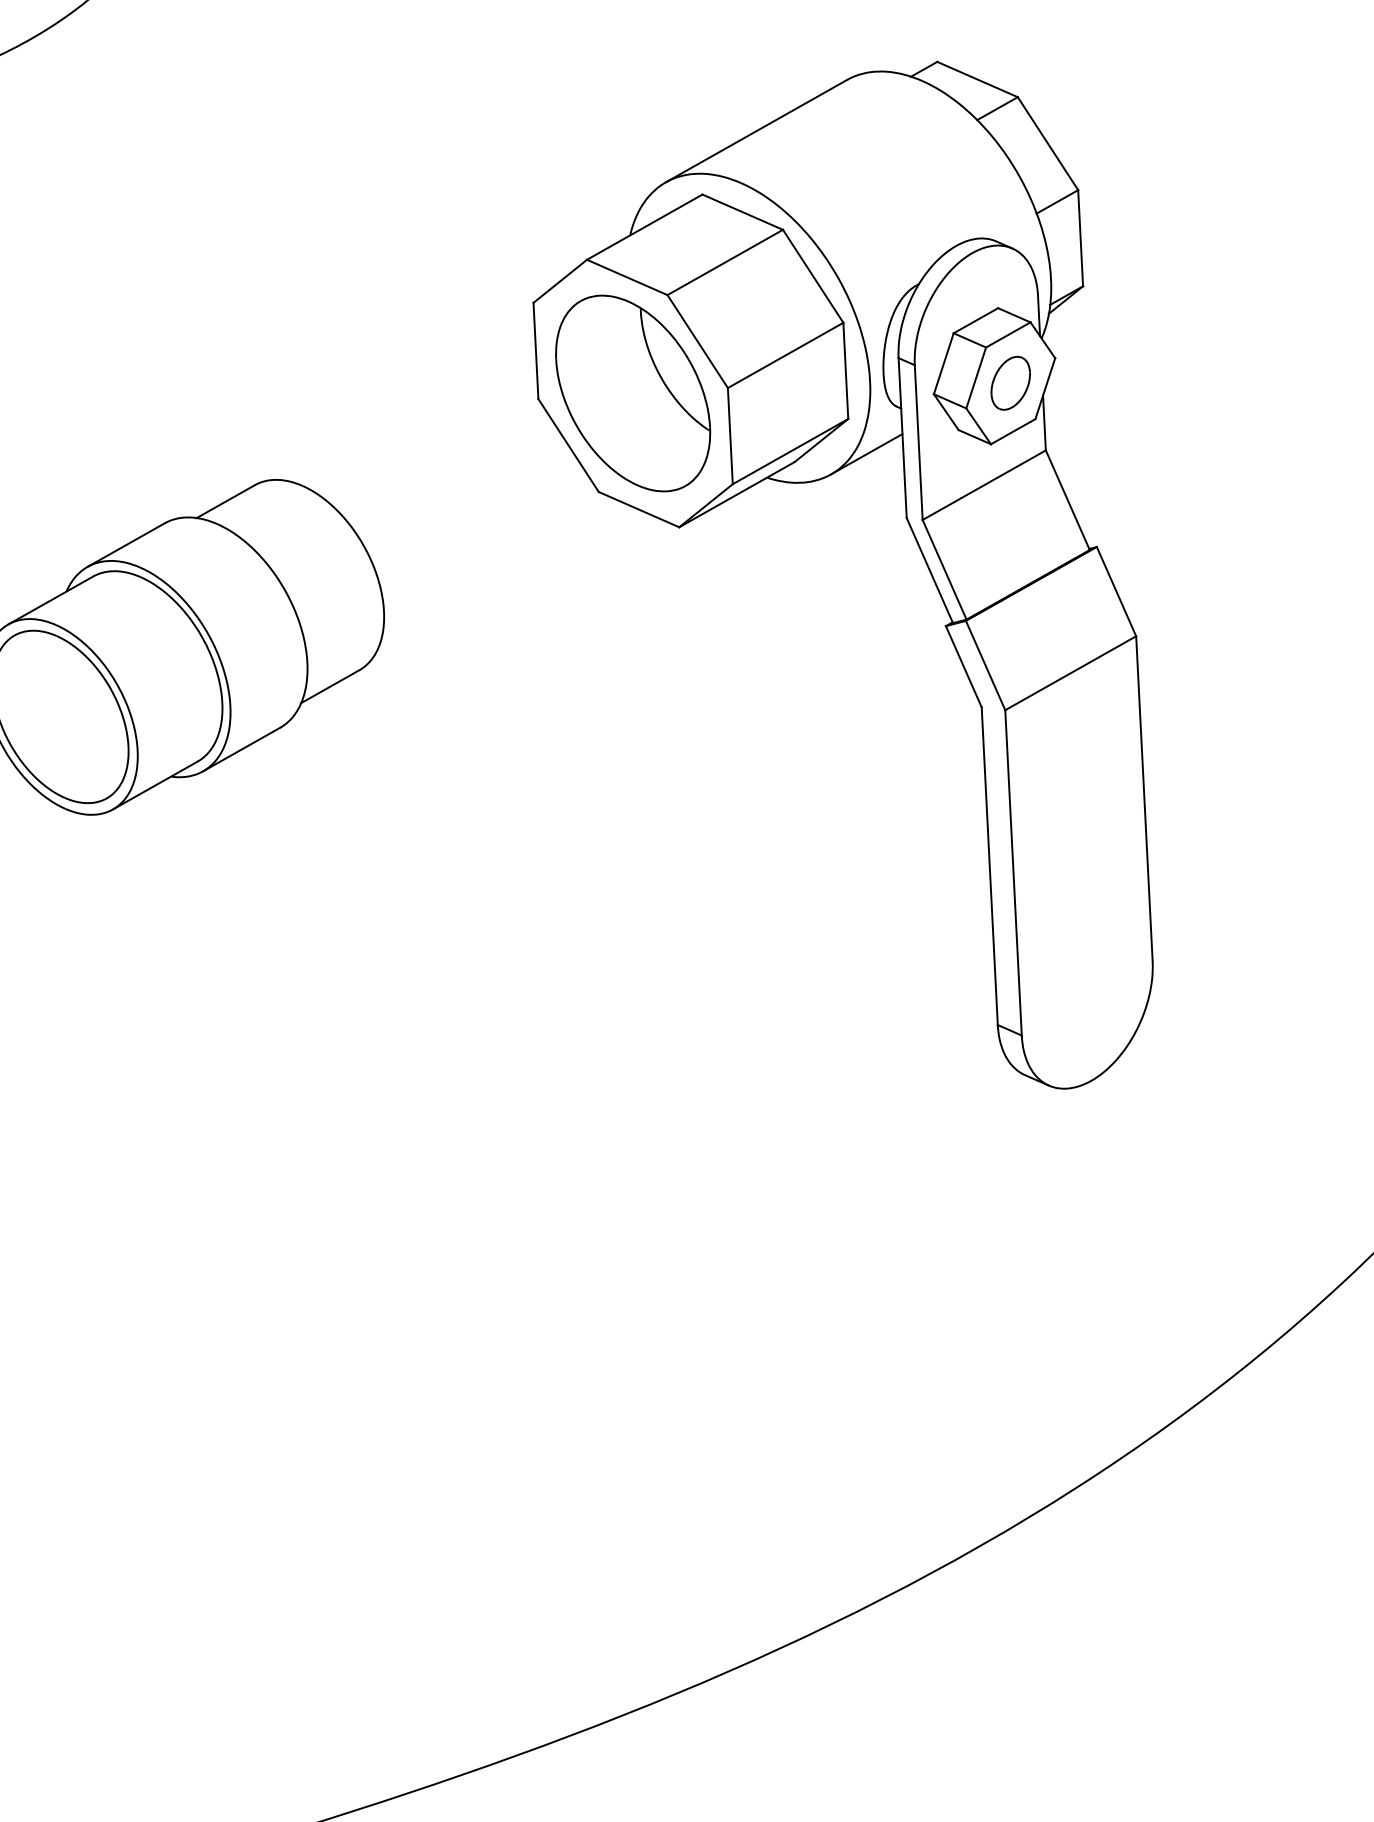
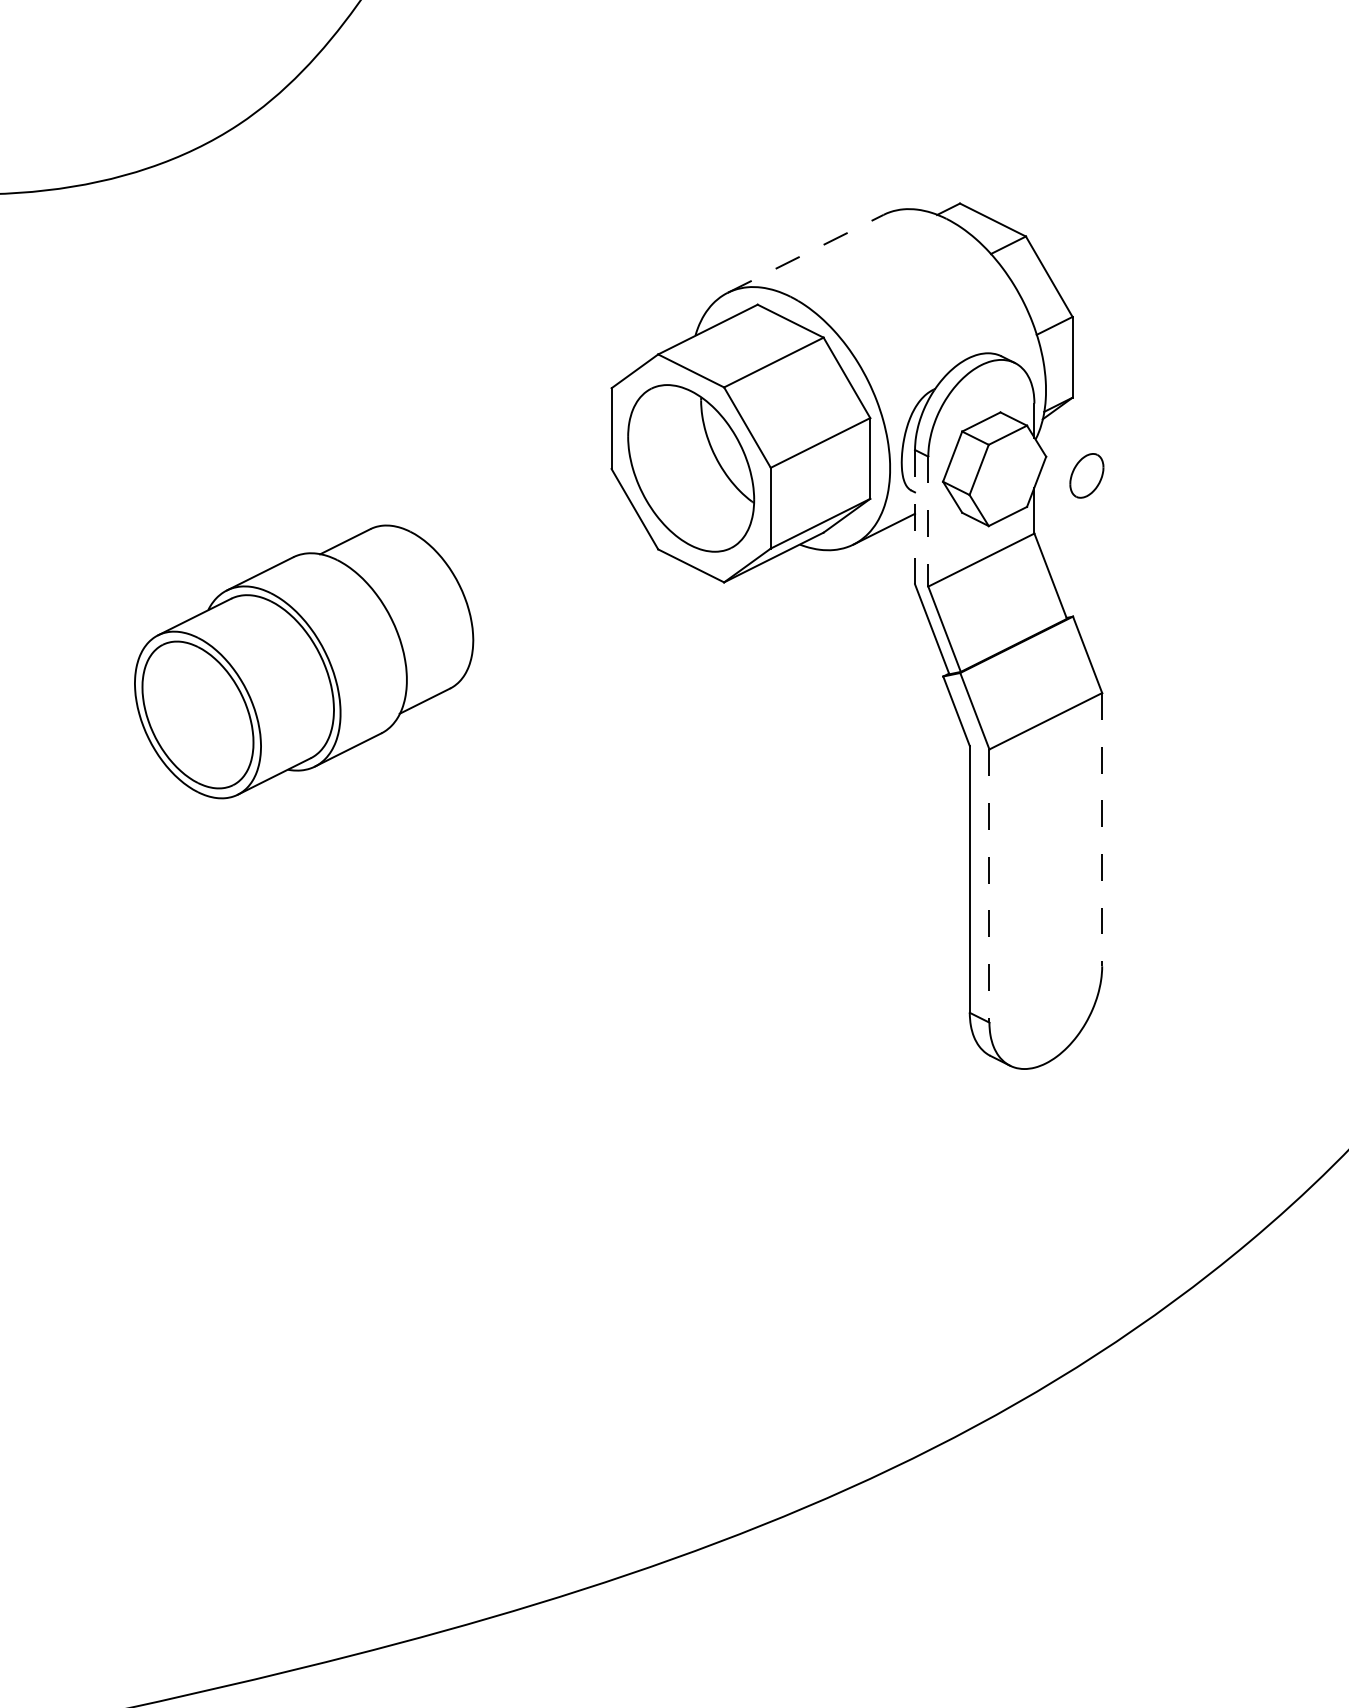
line: (757, 130) -> (806, 253), solid -> dashed
part: (1010, 382) -> (1086, 475), moved
line: (903, 437) -> (915, 516), solid -> dashed
line: (918, 442) -> (928, 521), solid -> dashed
line: (1144, 798) -> (1102, 829), solid -> dashed
line: (1013, 873) -> (989, 886), solid -> dashed

